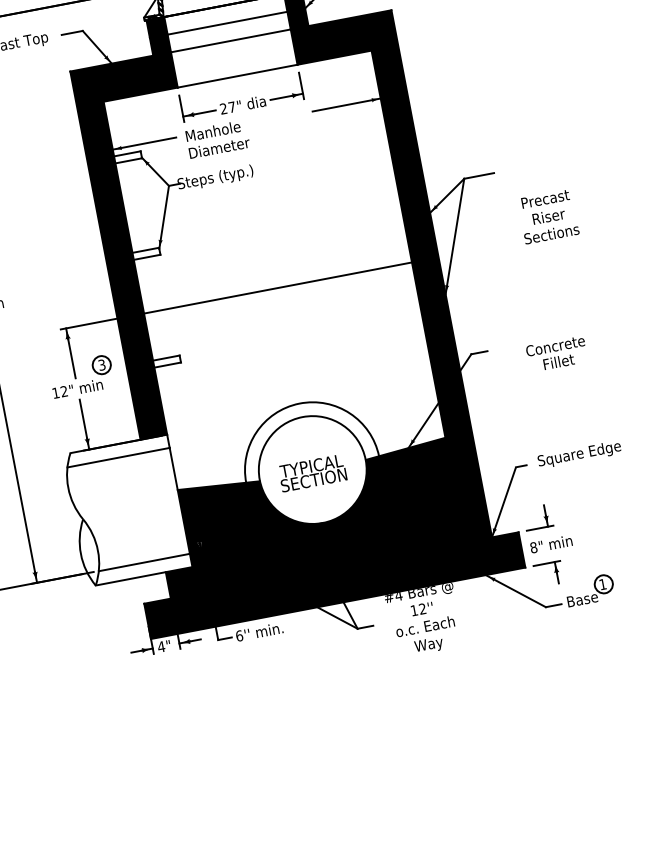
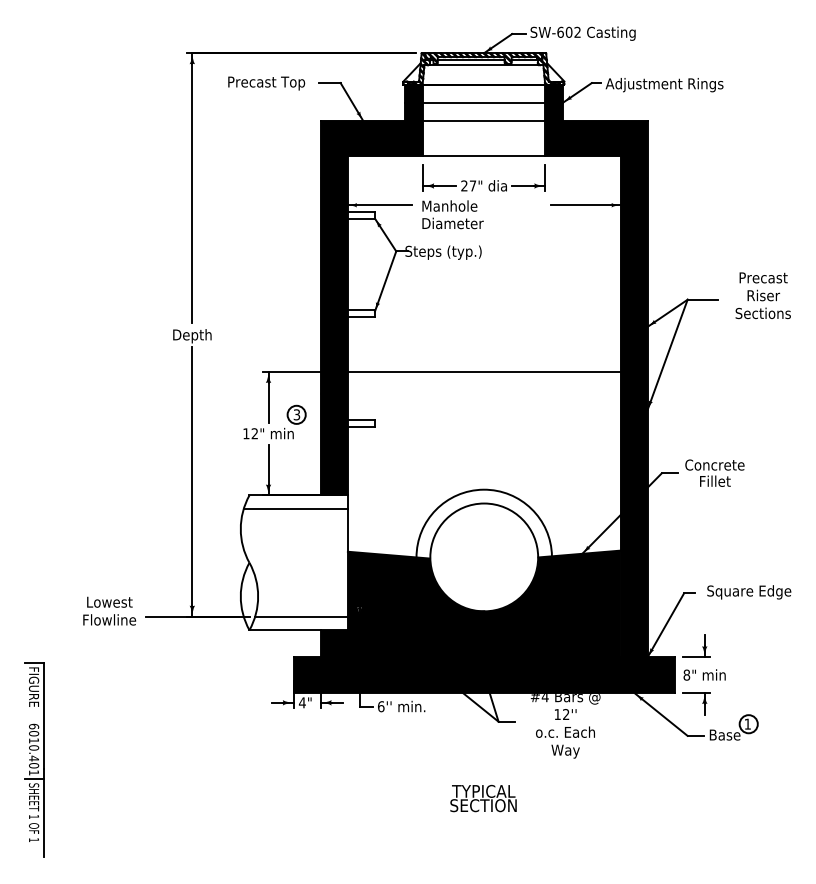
text: (547, 216) -> (762, 295), moved
text: (556, 353) -> (714, 472), moved
text: (312, 473) -> (483, 798), moved

